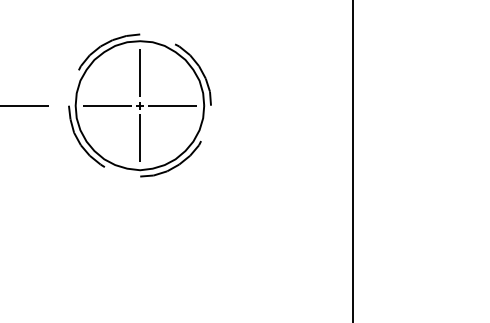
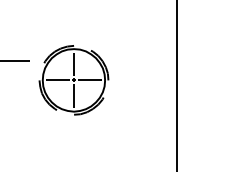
part: (139, 105) -> (73, 80), moved

